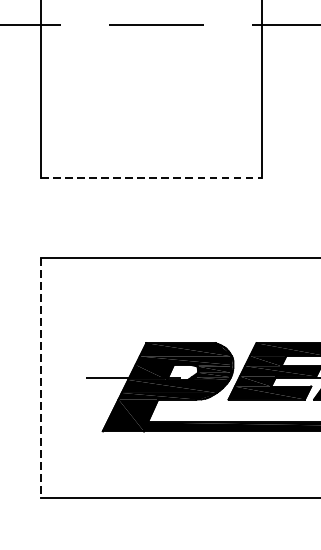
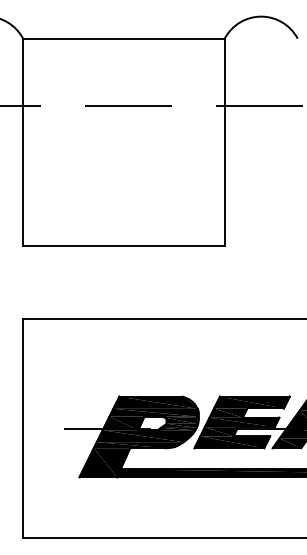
line: (150, 177) -> (123, 245), dashed -> solid
line: (41, 377) -> (23, 428), dashed -> solid

